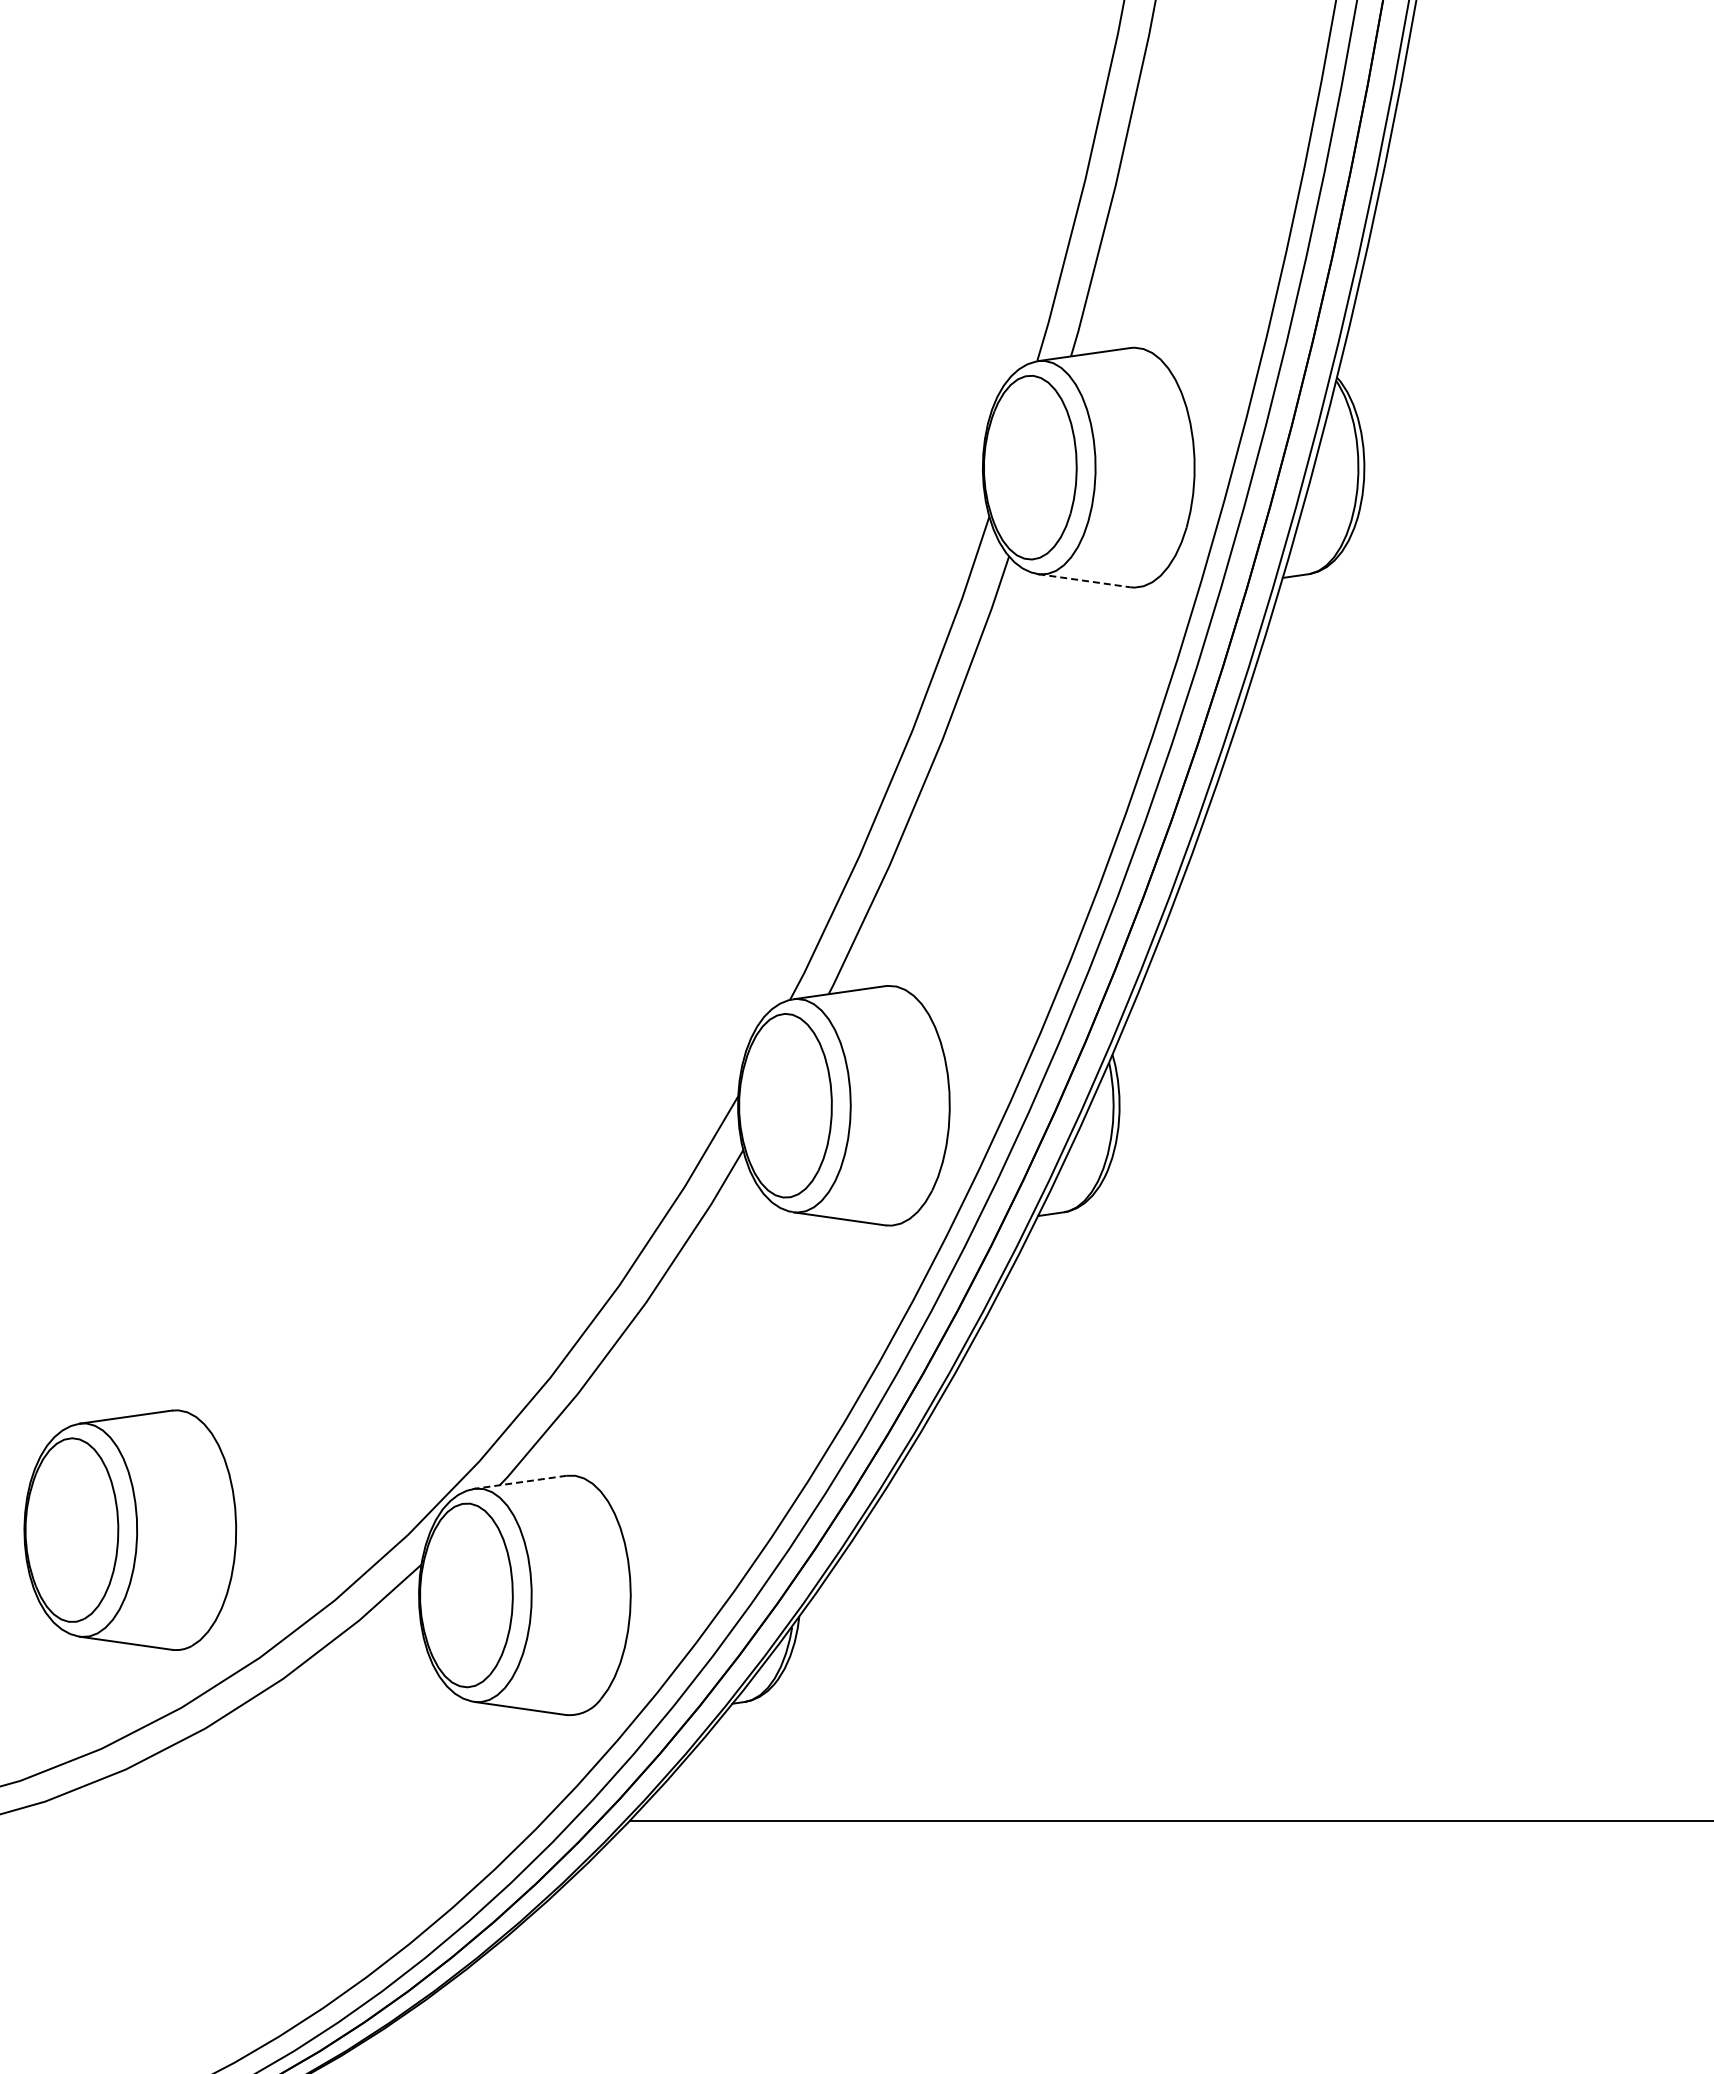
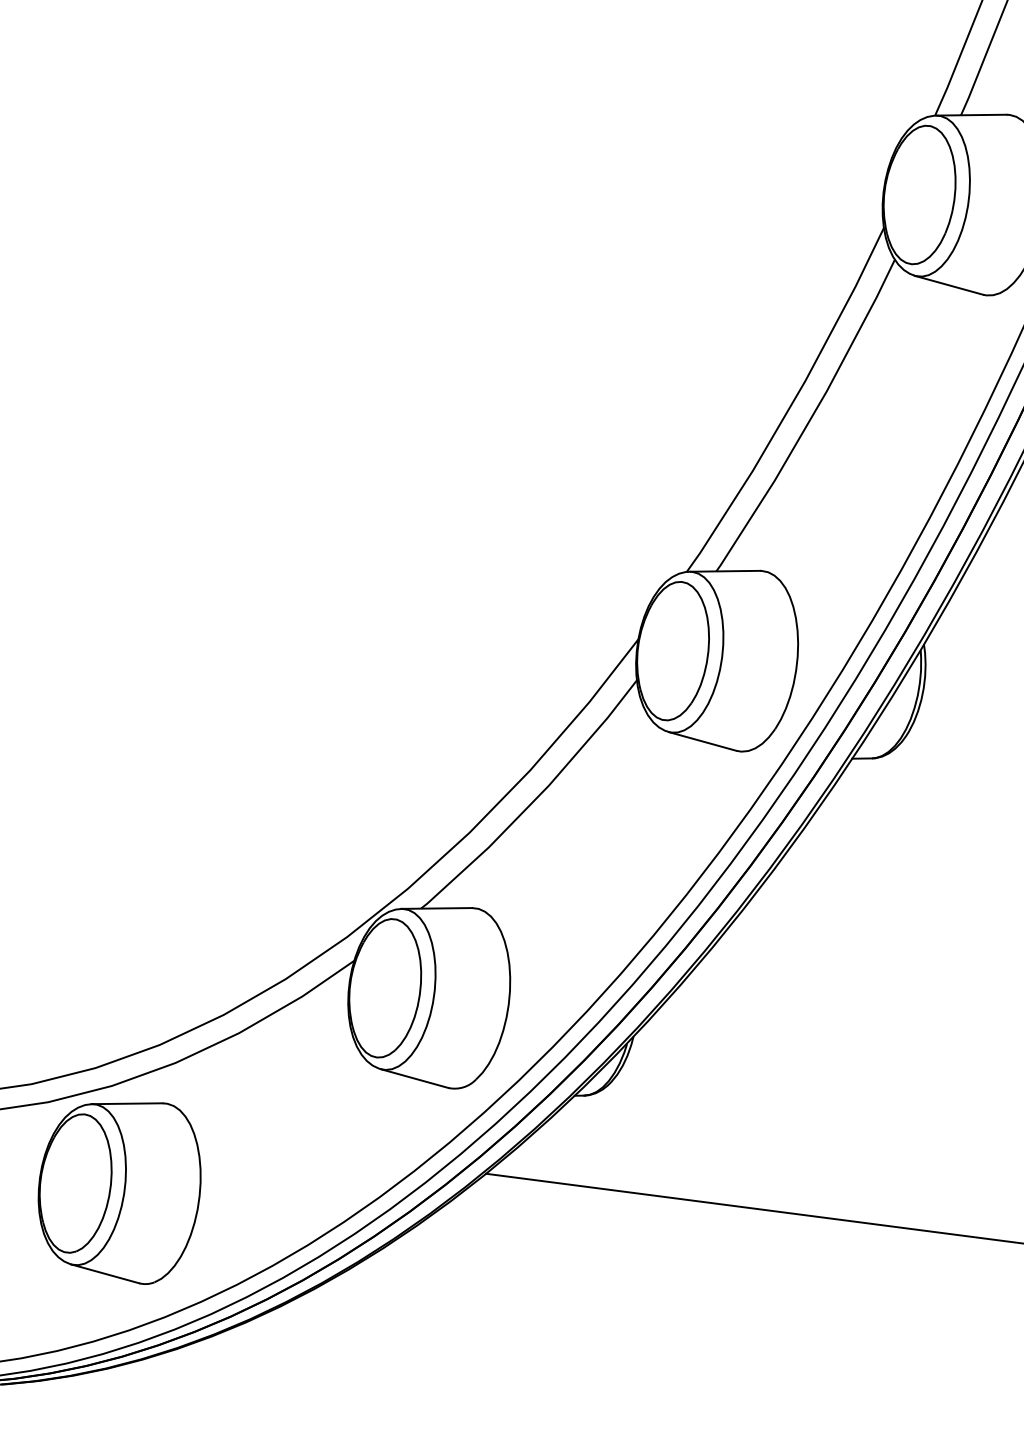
line: (1084, 580) -> (949, 285), dashed -> solid
line: (520, 1482) -> (436, 908), dashed -> solid
part: (130, 1529) -> (119, 1188), moved

